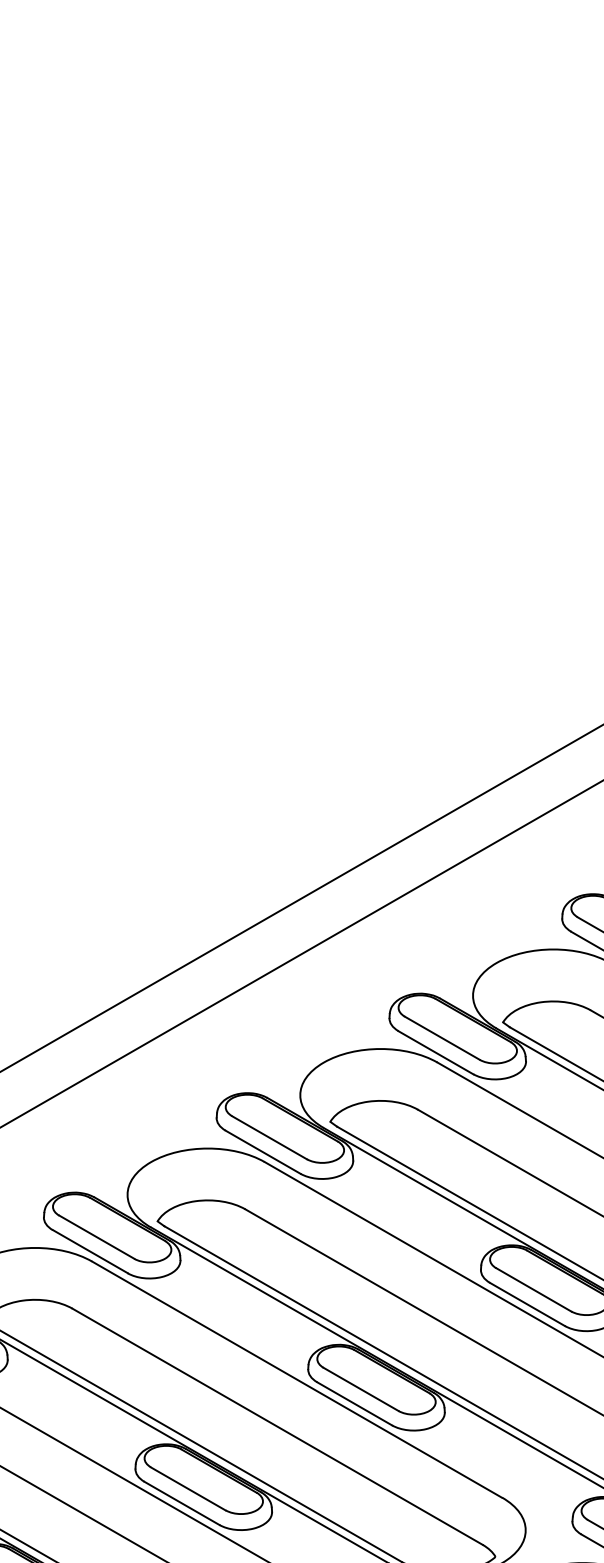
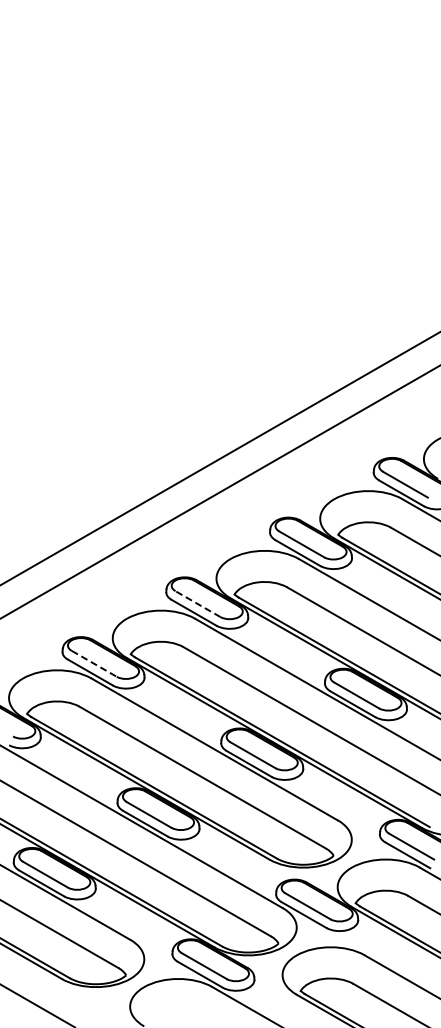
line: (270, 1138) -> (198, 604), solid -> dashed
line: (97, 1236) -> (94, 663), solid -> dashed

